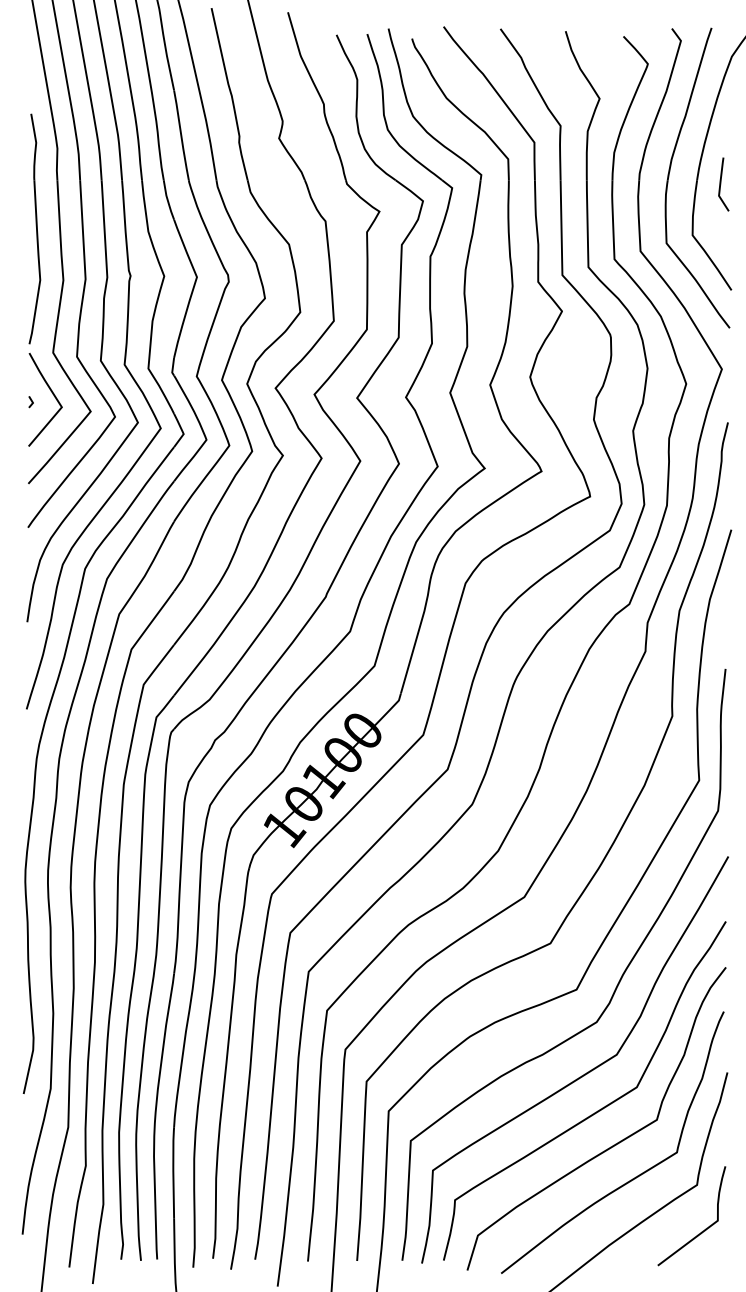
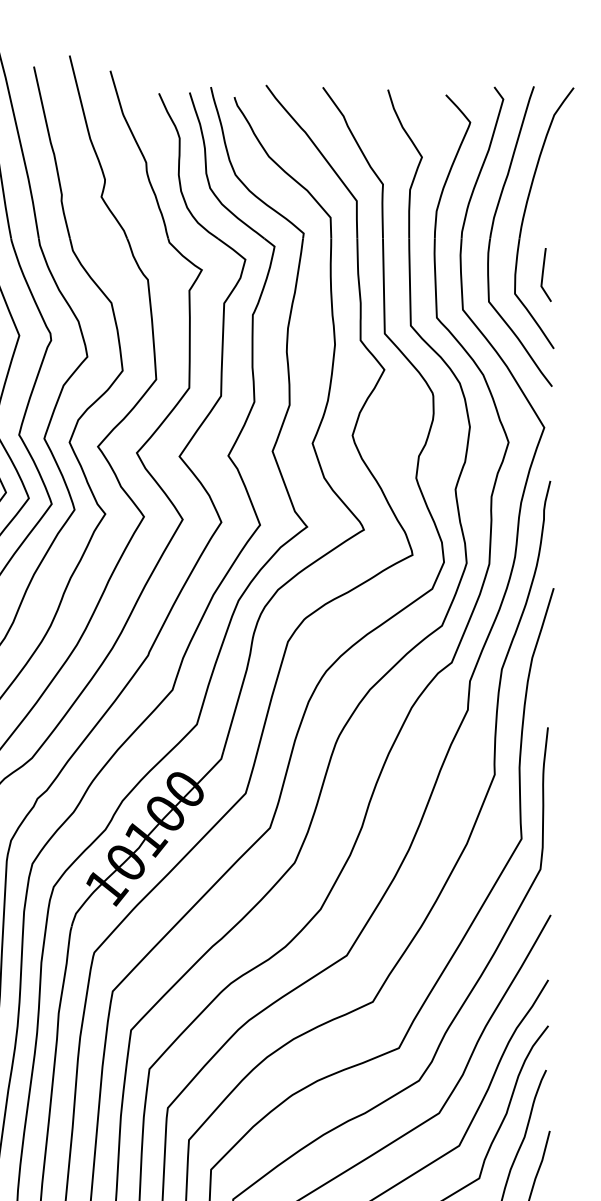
line: (721, 184) -> (543, 274), moved

